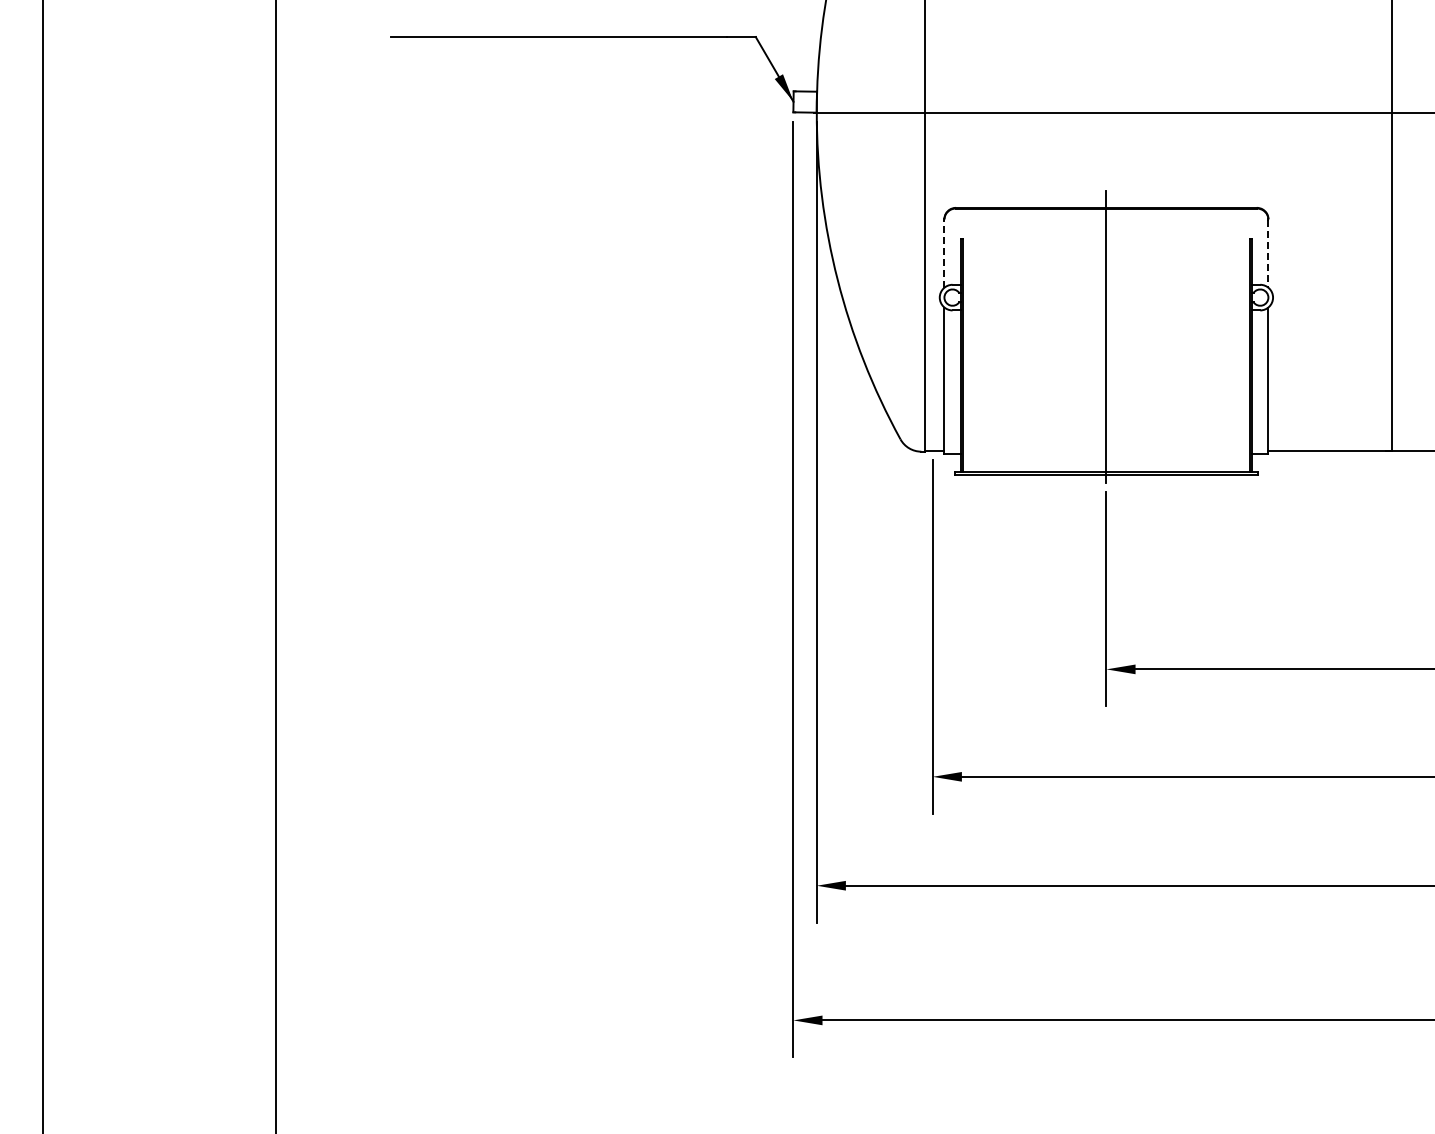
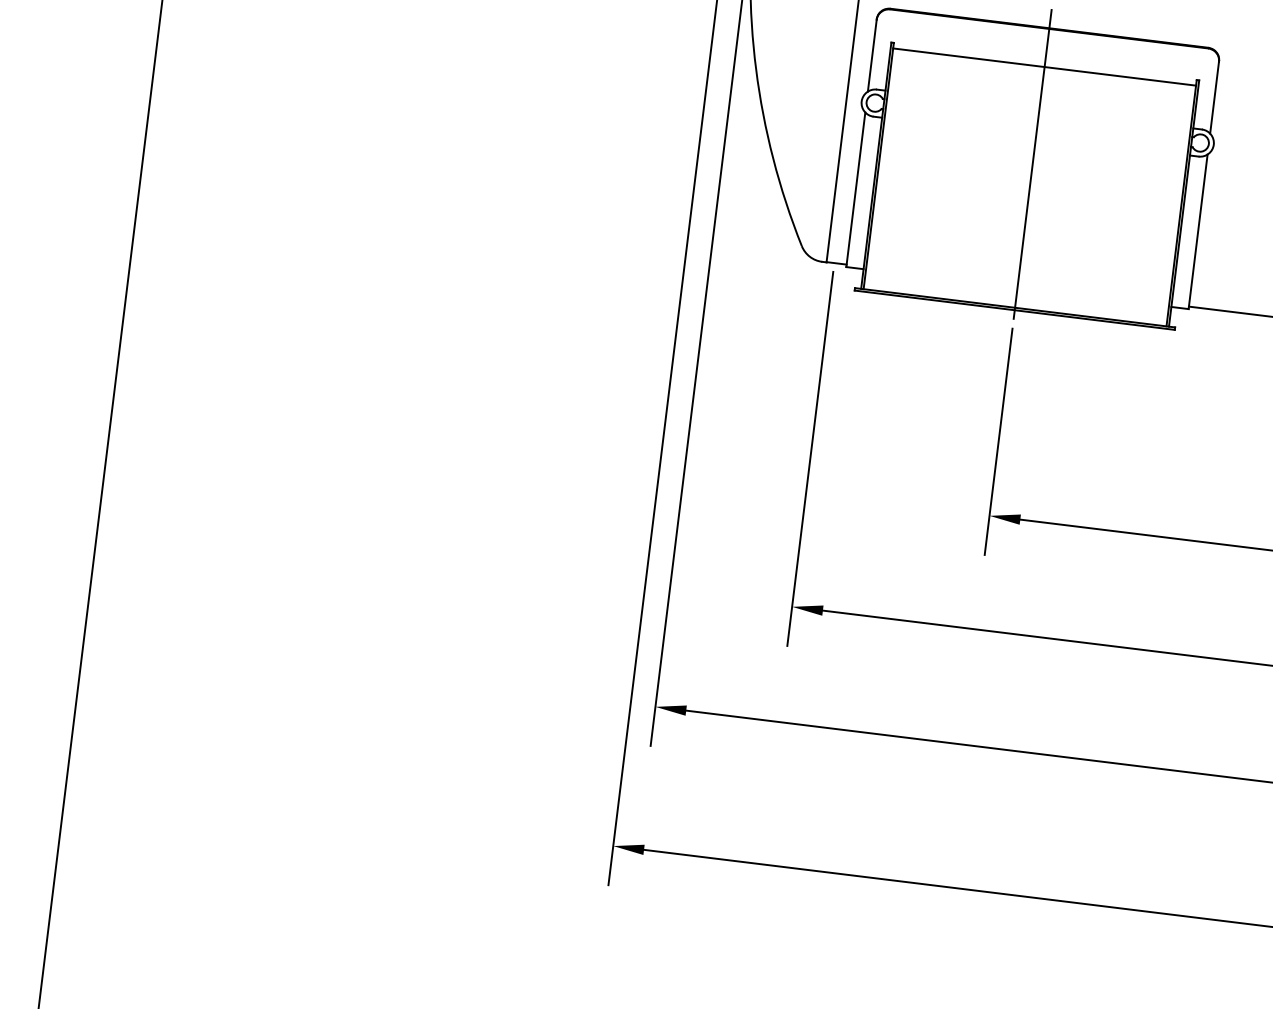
line: (1106, 244) -> (1044, 66), added
line: (944, 253) -> (872, 55), dashed -> solid
line: (1268, 254) -> (1214, 98), dashed -> solid

